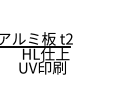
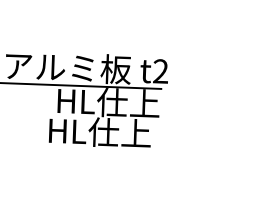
text: (42, 67) -> (99, 131), UV印刷 -> HL仕上

